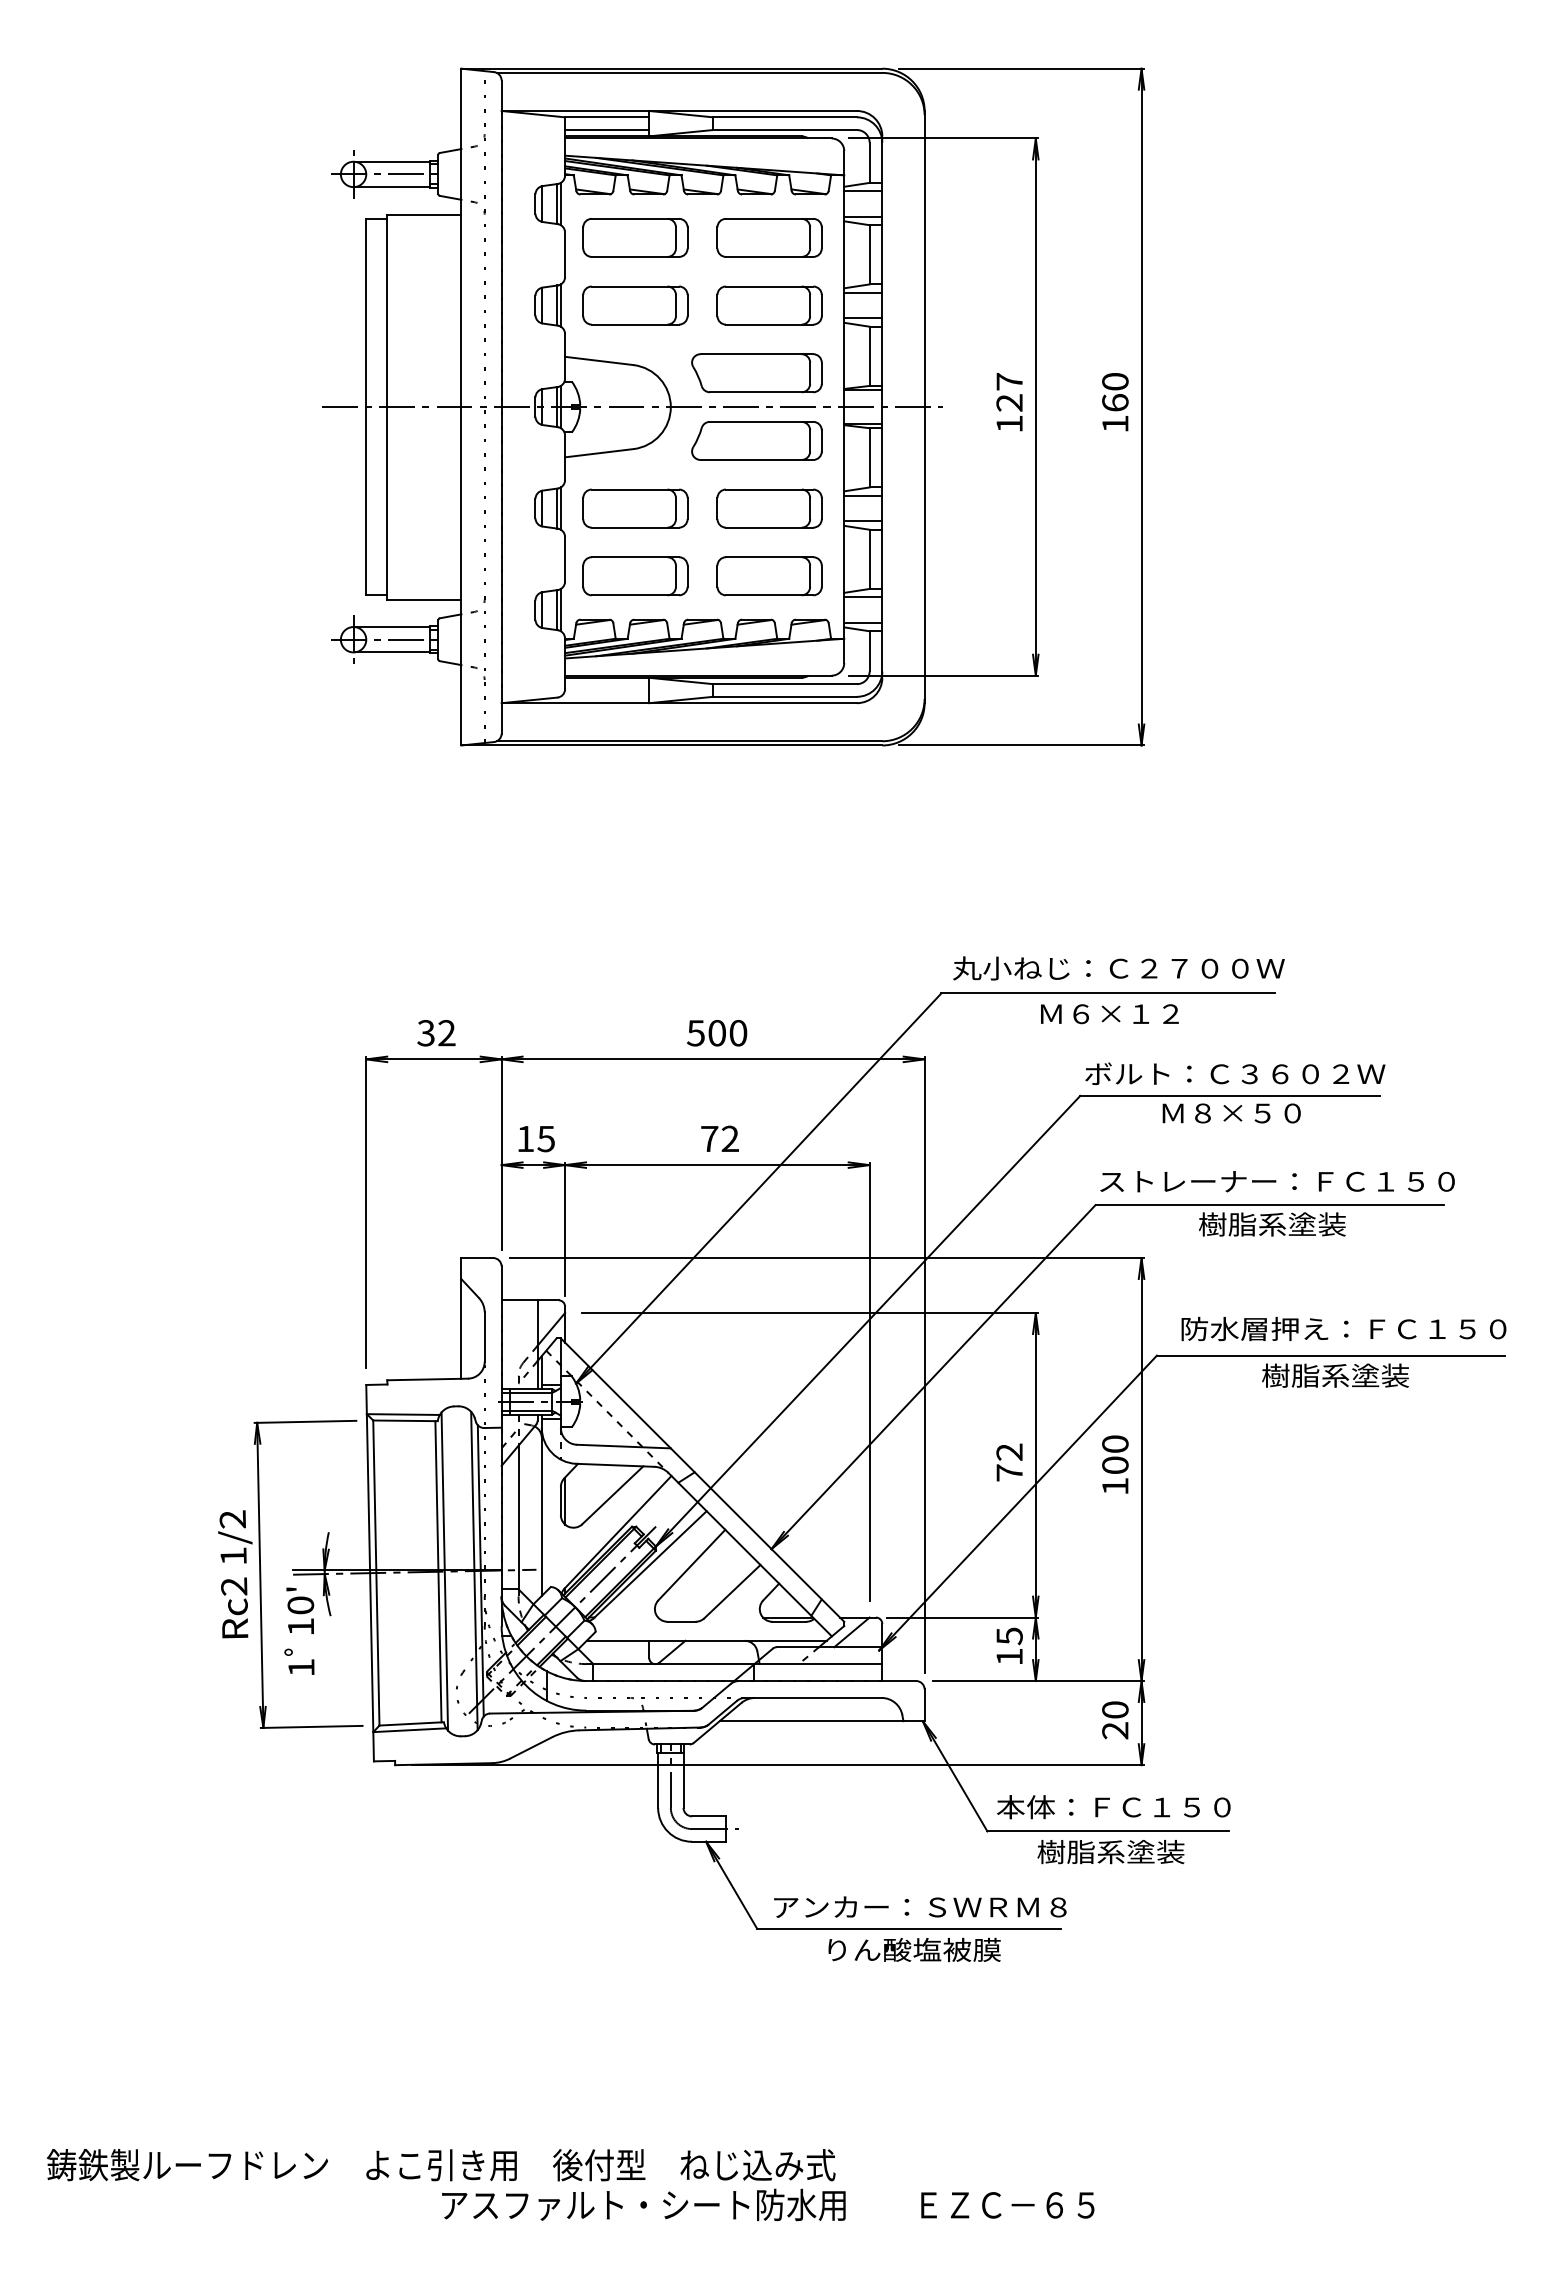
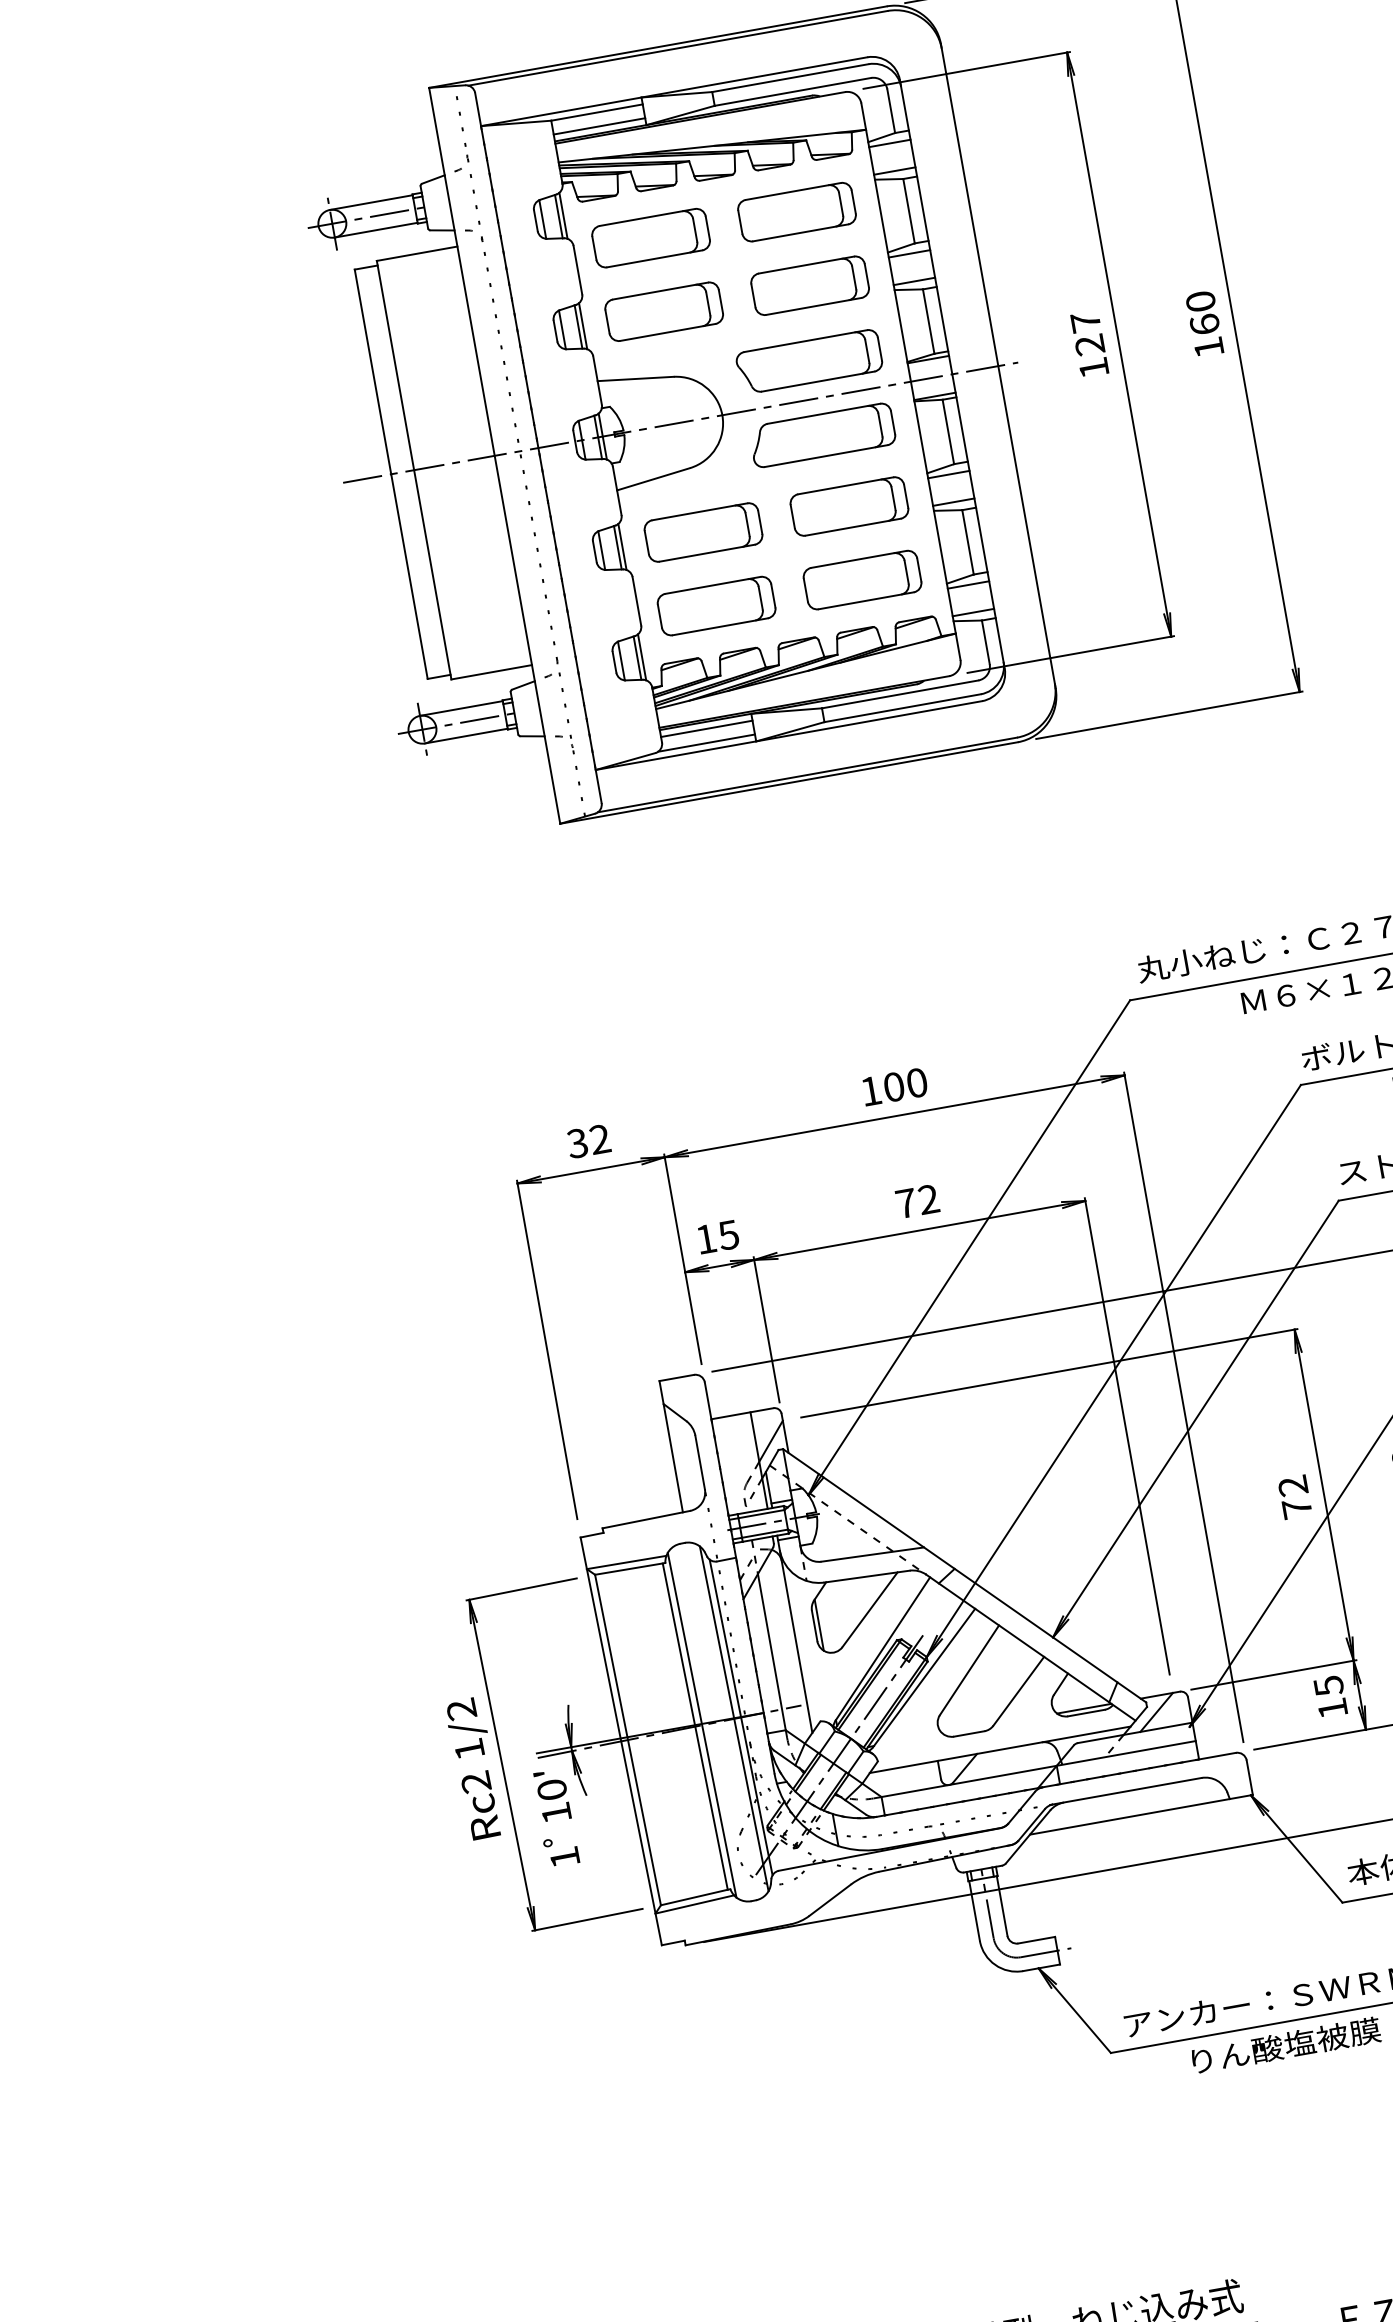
line: (607, 684) -> (707, 729), added
line: (604, 696) -> (706, 742), added
text: (695, 1033) -> (870, 1091), 500 -> 100

